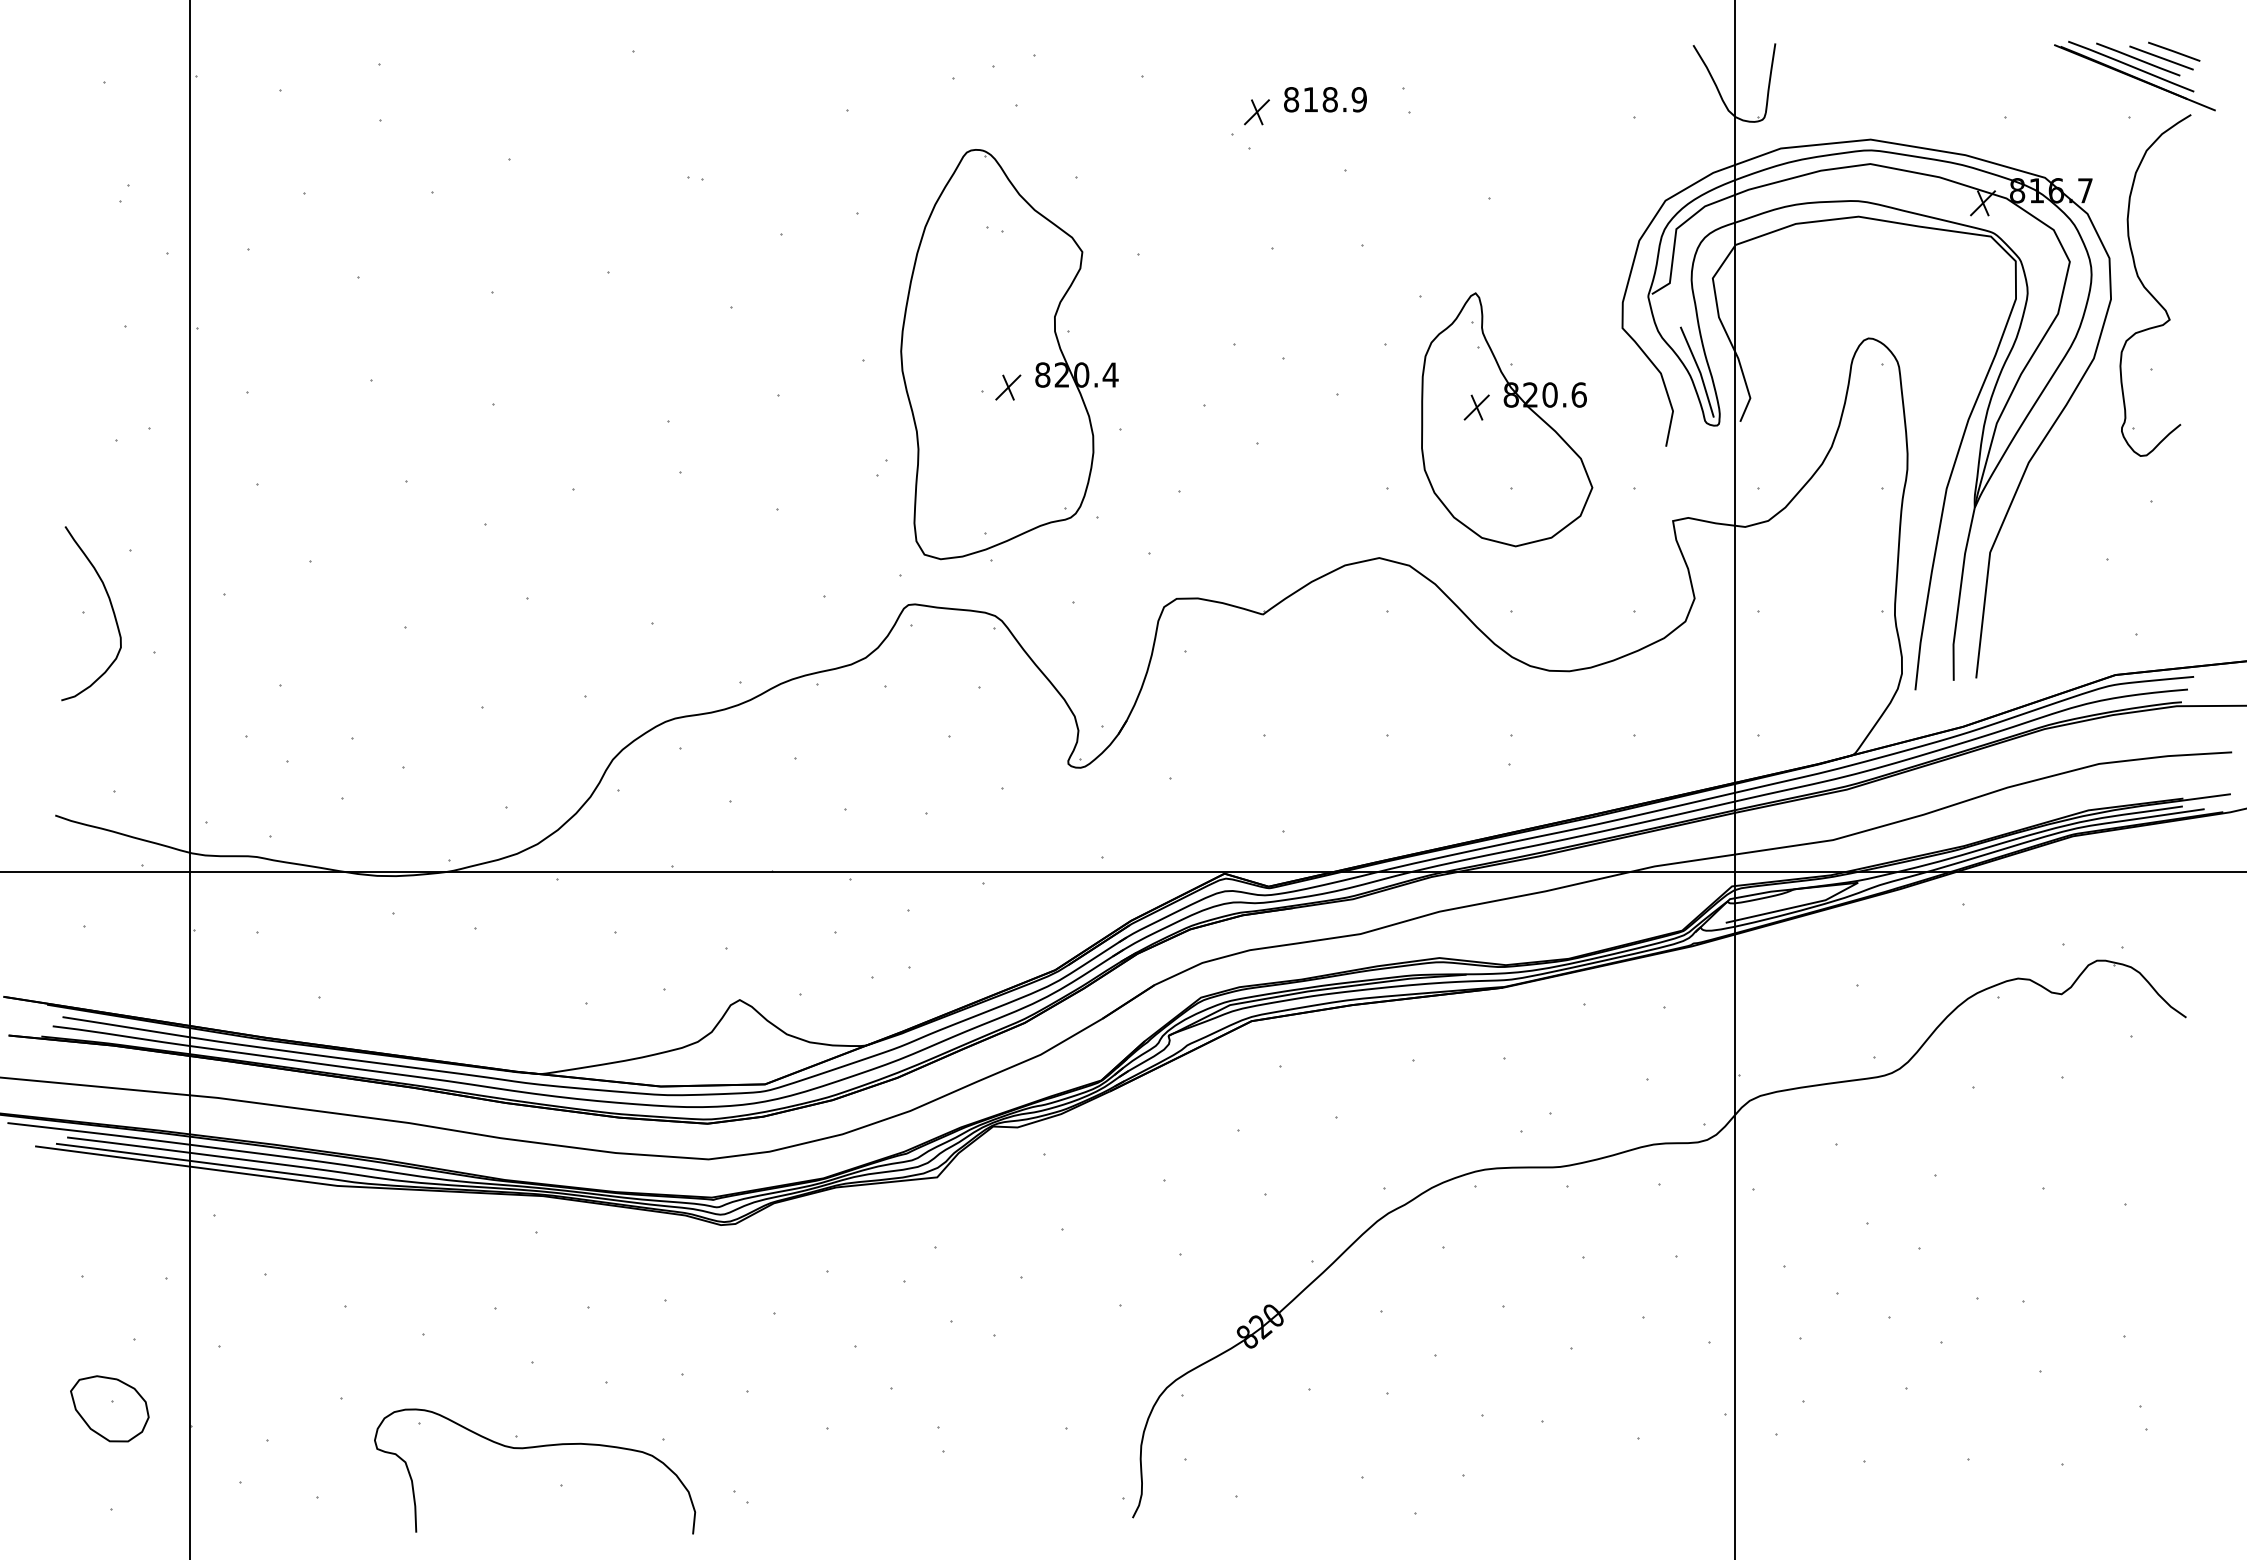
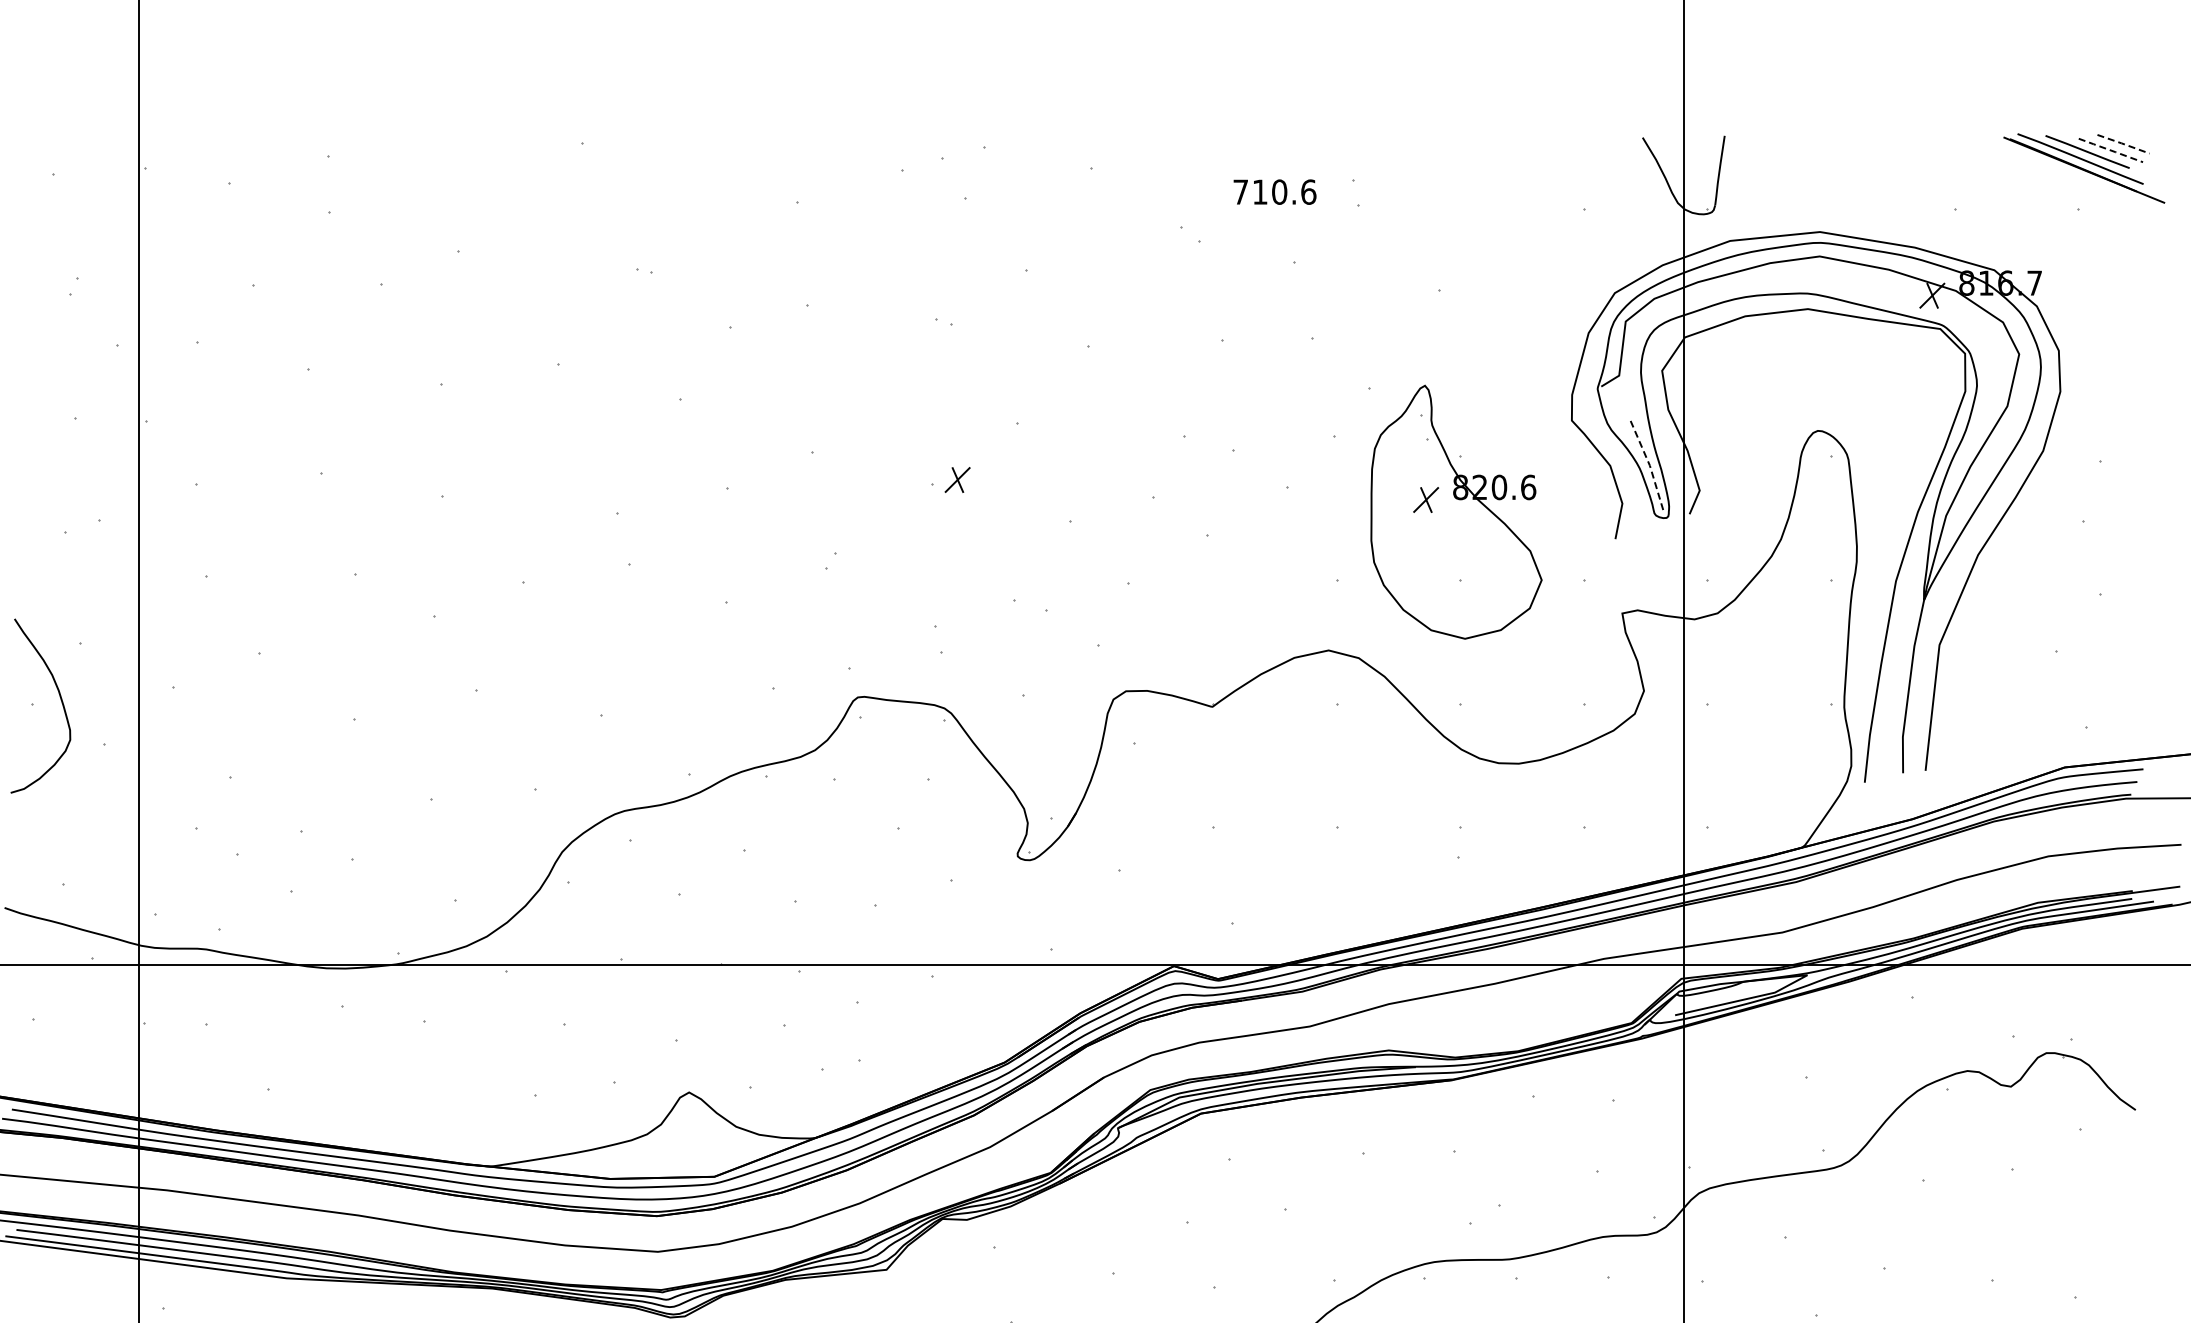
line: (2174, 51) -> (2123, 143), solid -> dashed
line: (2161, 58) -> (2110, 150), solid -> dashed
text: (1325, 99) -> (1274, 191), 818.9 -> 710.6
part: (1256, 112) -> (1205, 204), removed
curve: (2149, 291) -> (2098, 383), removed
part: (1009, 354) -> (958, 446), removed
line: (1699, 371) -> (1648, 463), solid -> dashed

